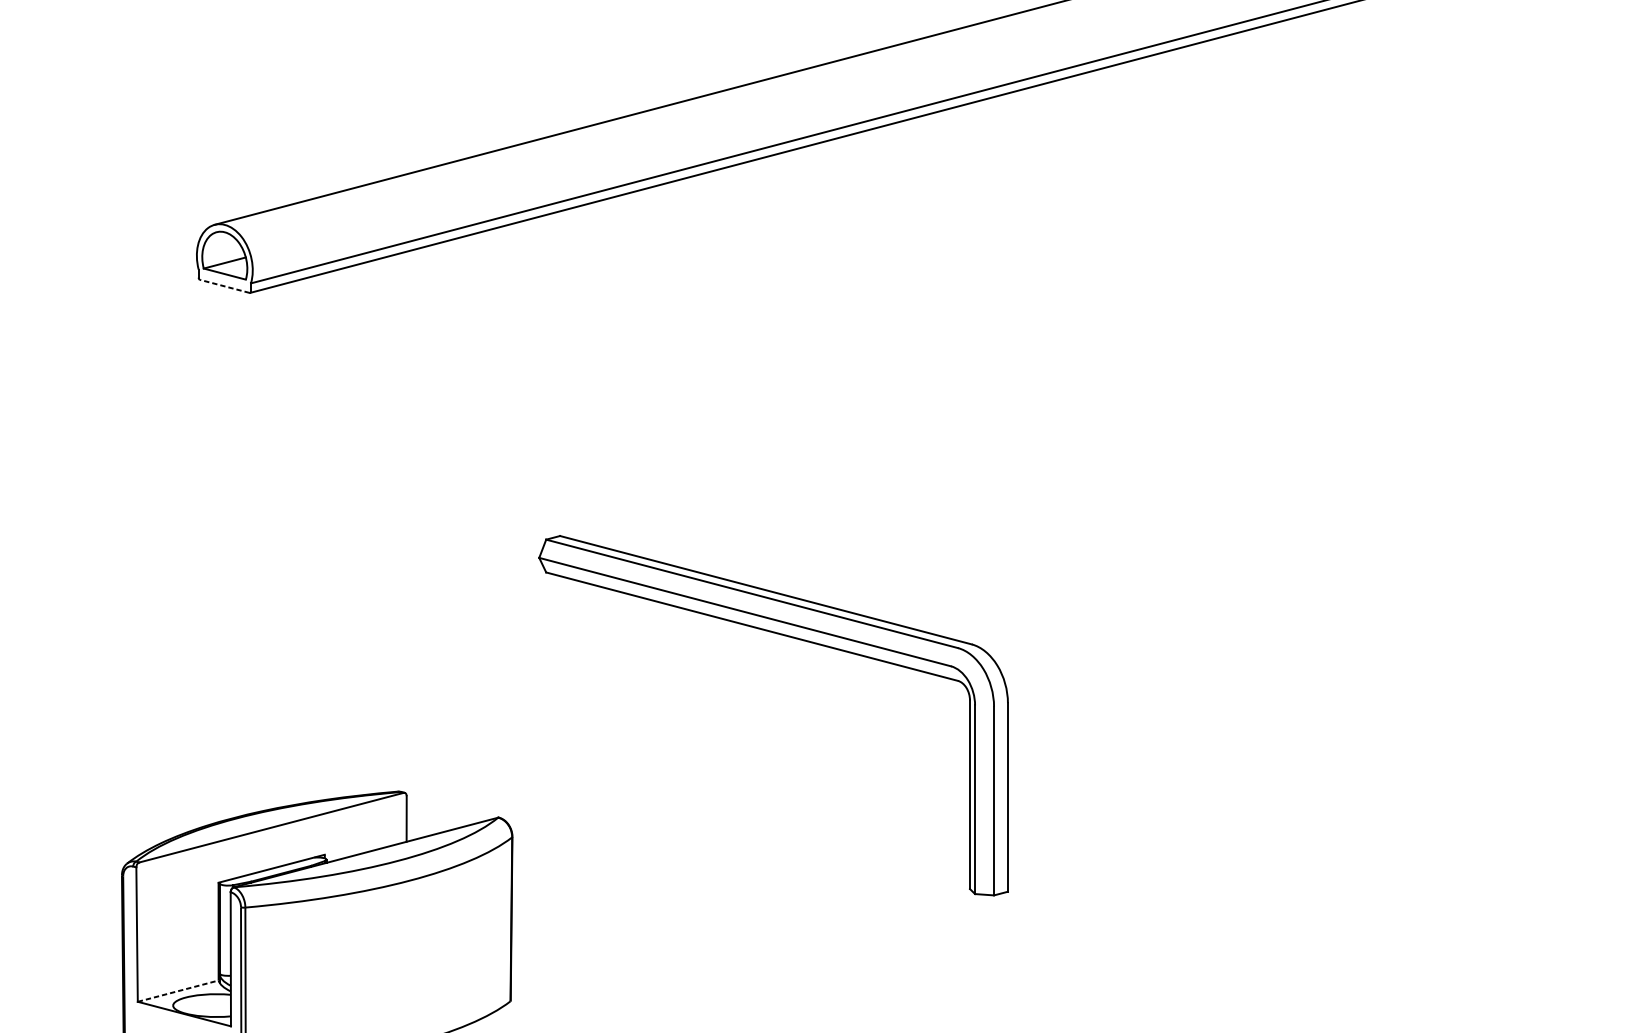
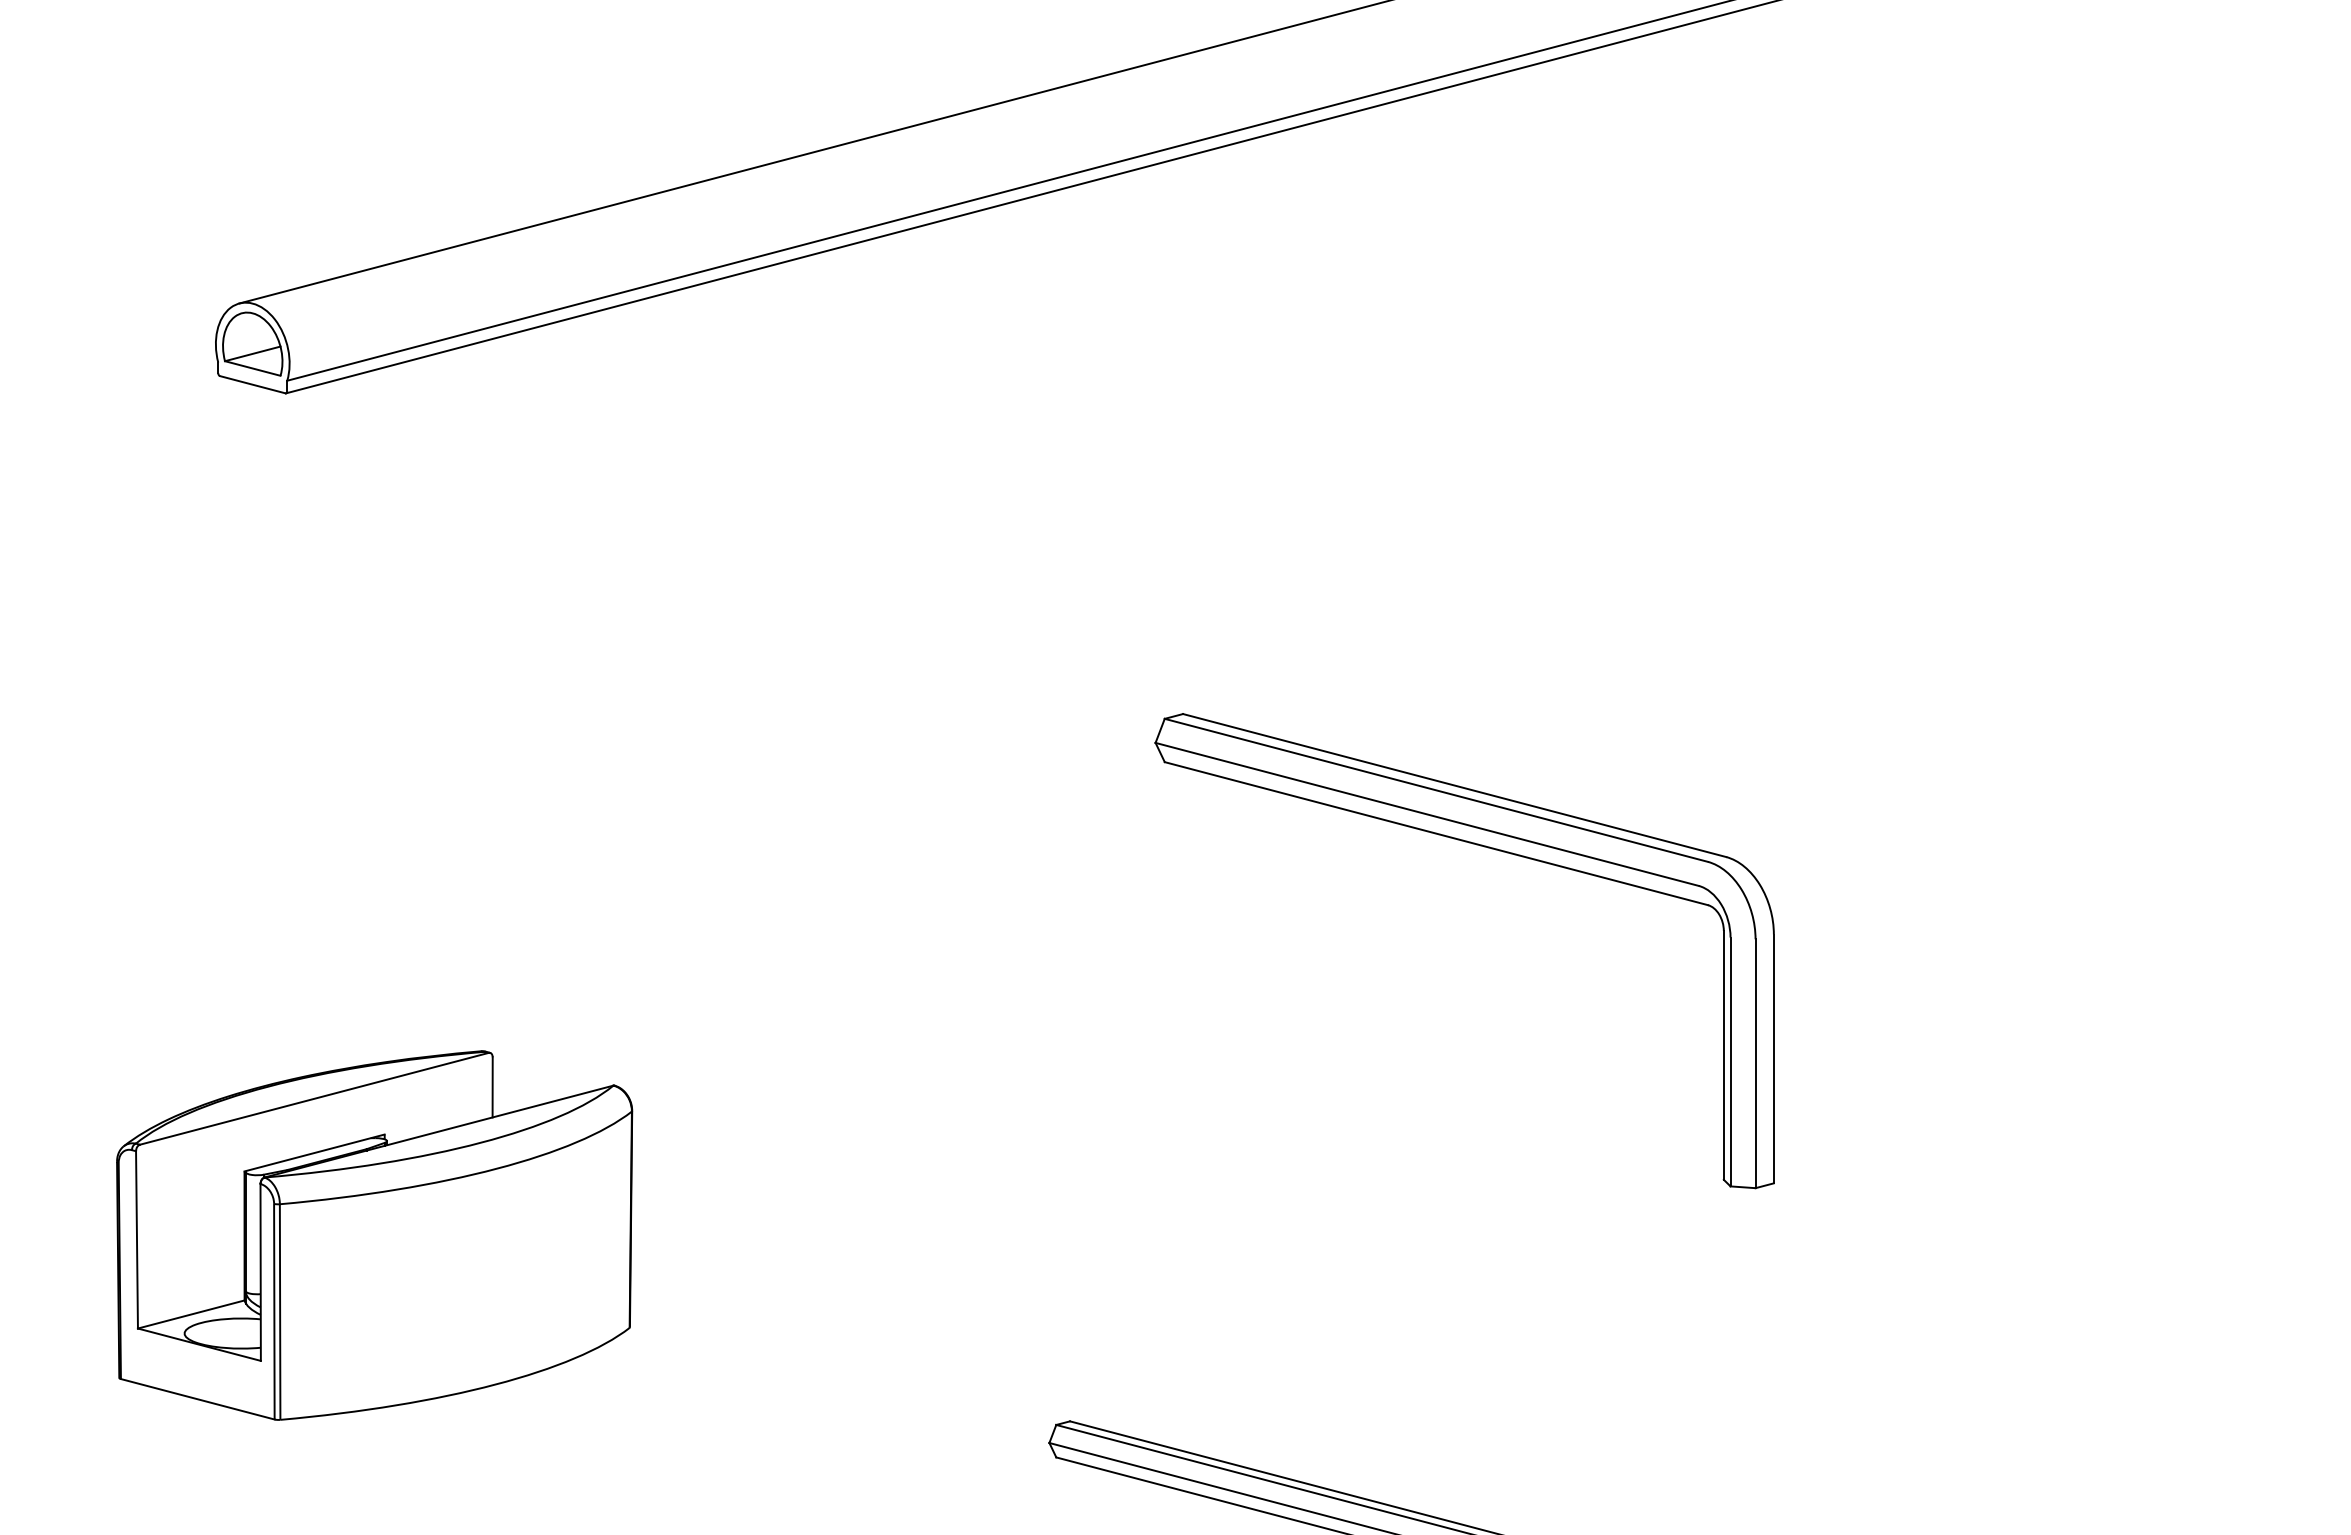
line: (224, 286) -> (252, 384), dashed -> solid
part: (793, 638) -> (1491, 849), moved
line: (178, 991) -> (191, 1314), dashed -> solid

